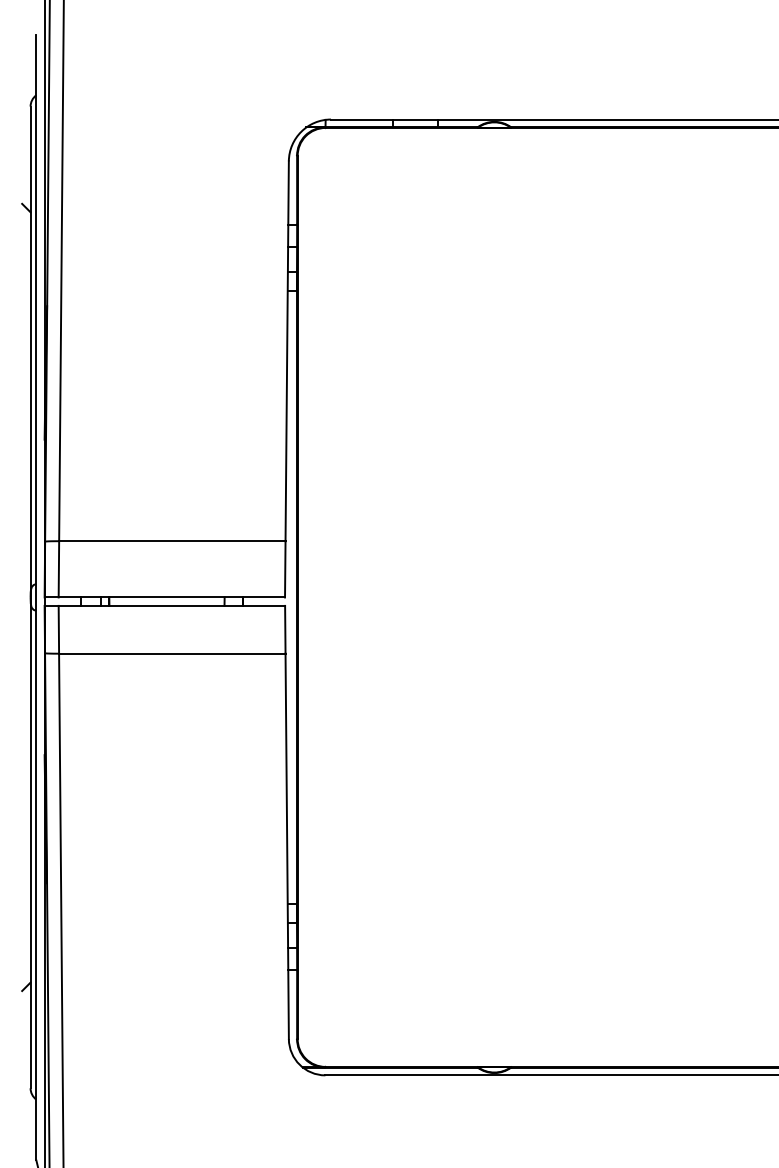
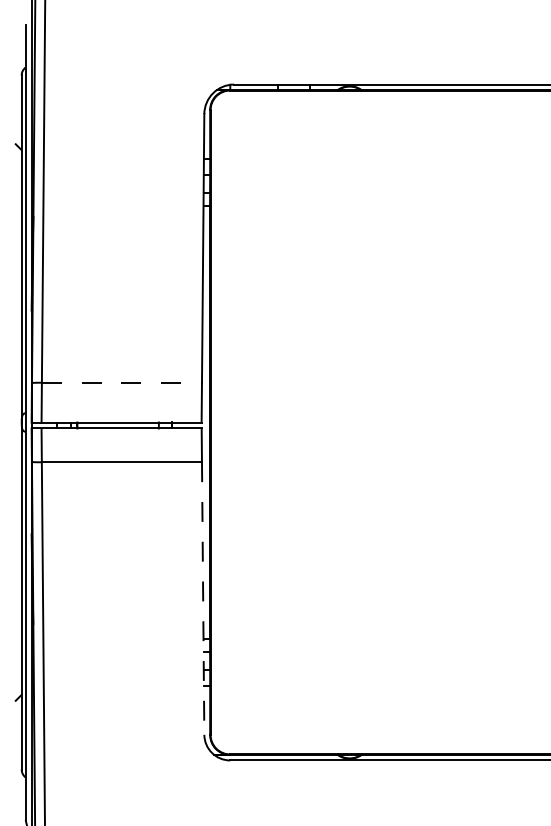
line: (173, 540) -> (122, 382), solid -> dashed
line: (287, 847) -> (203, 599), solid -> dashed

